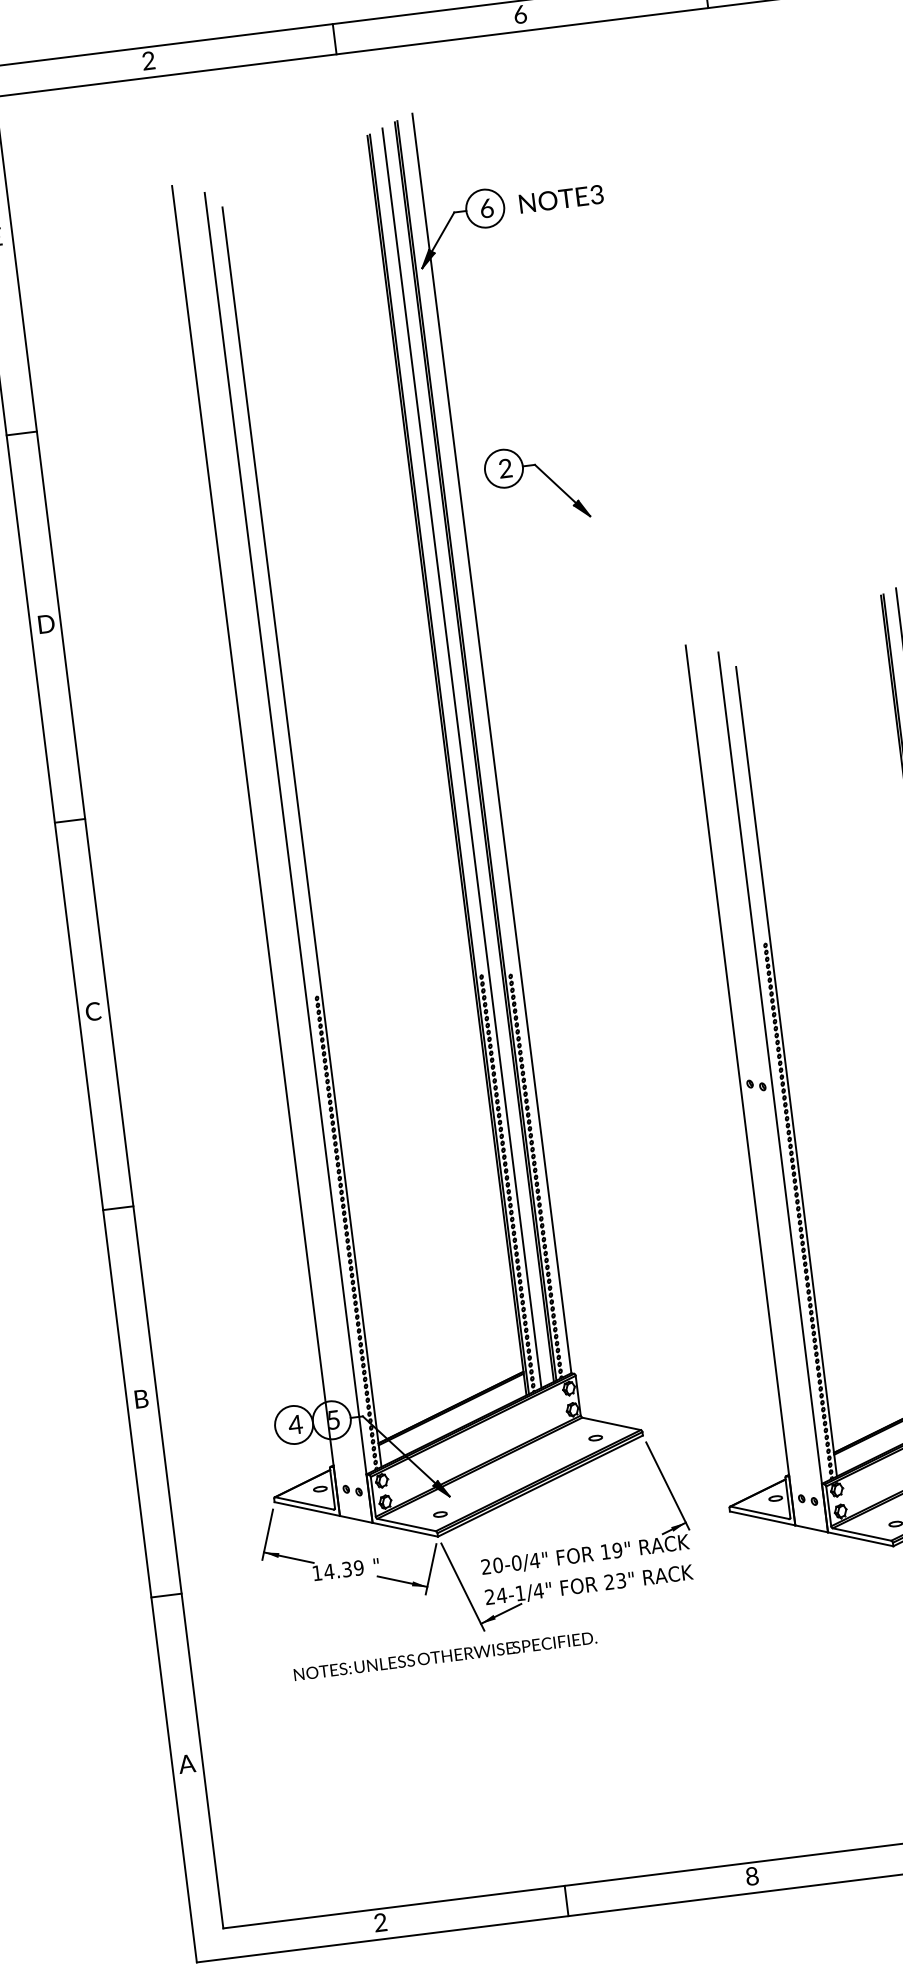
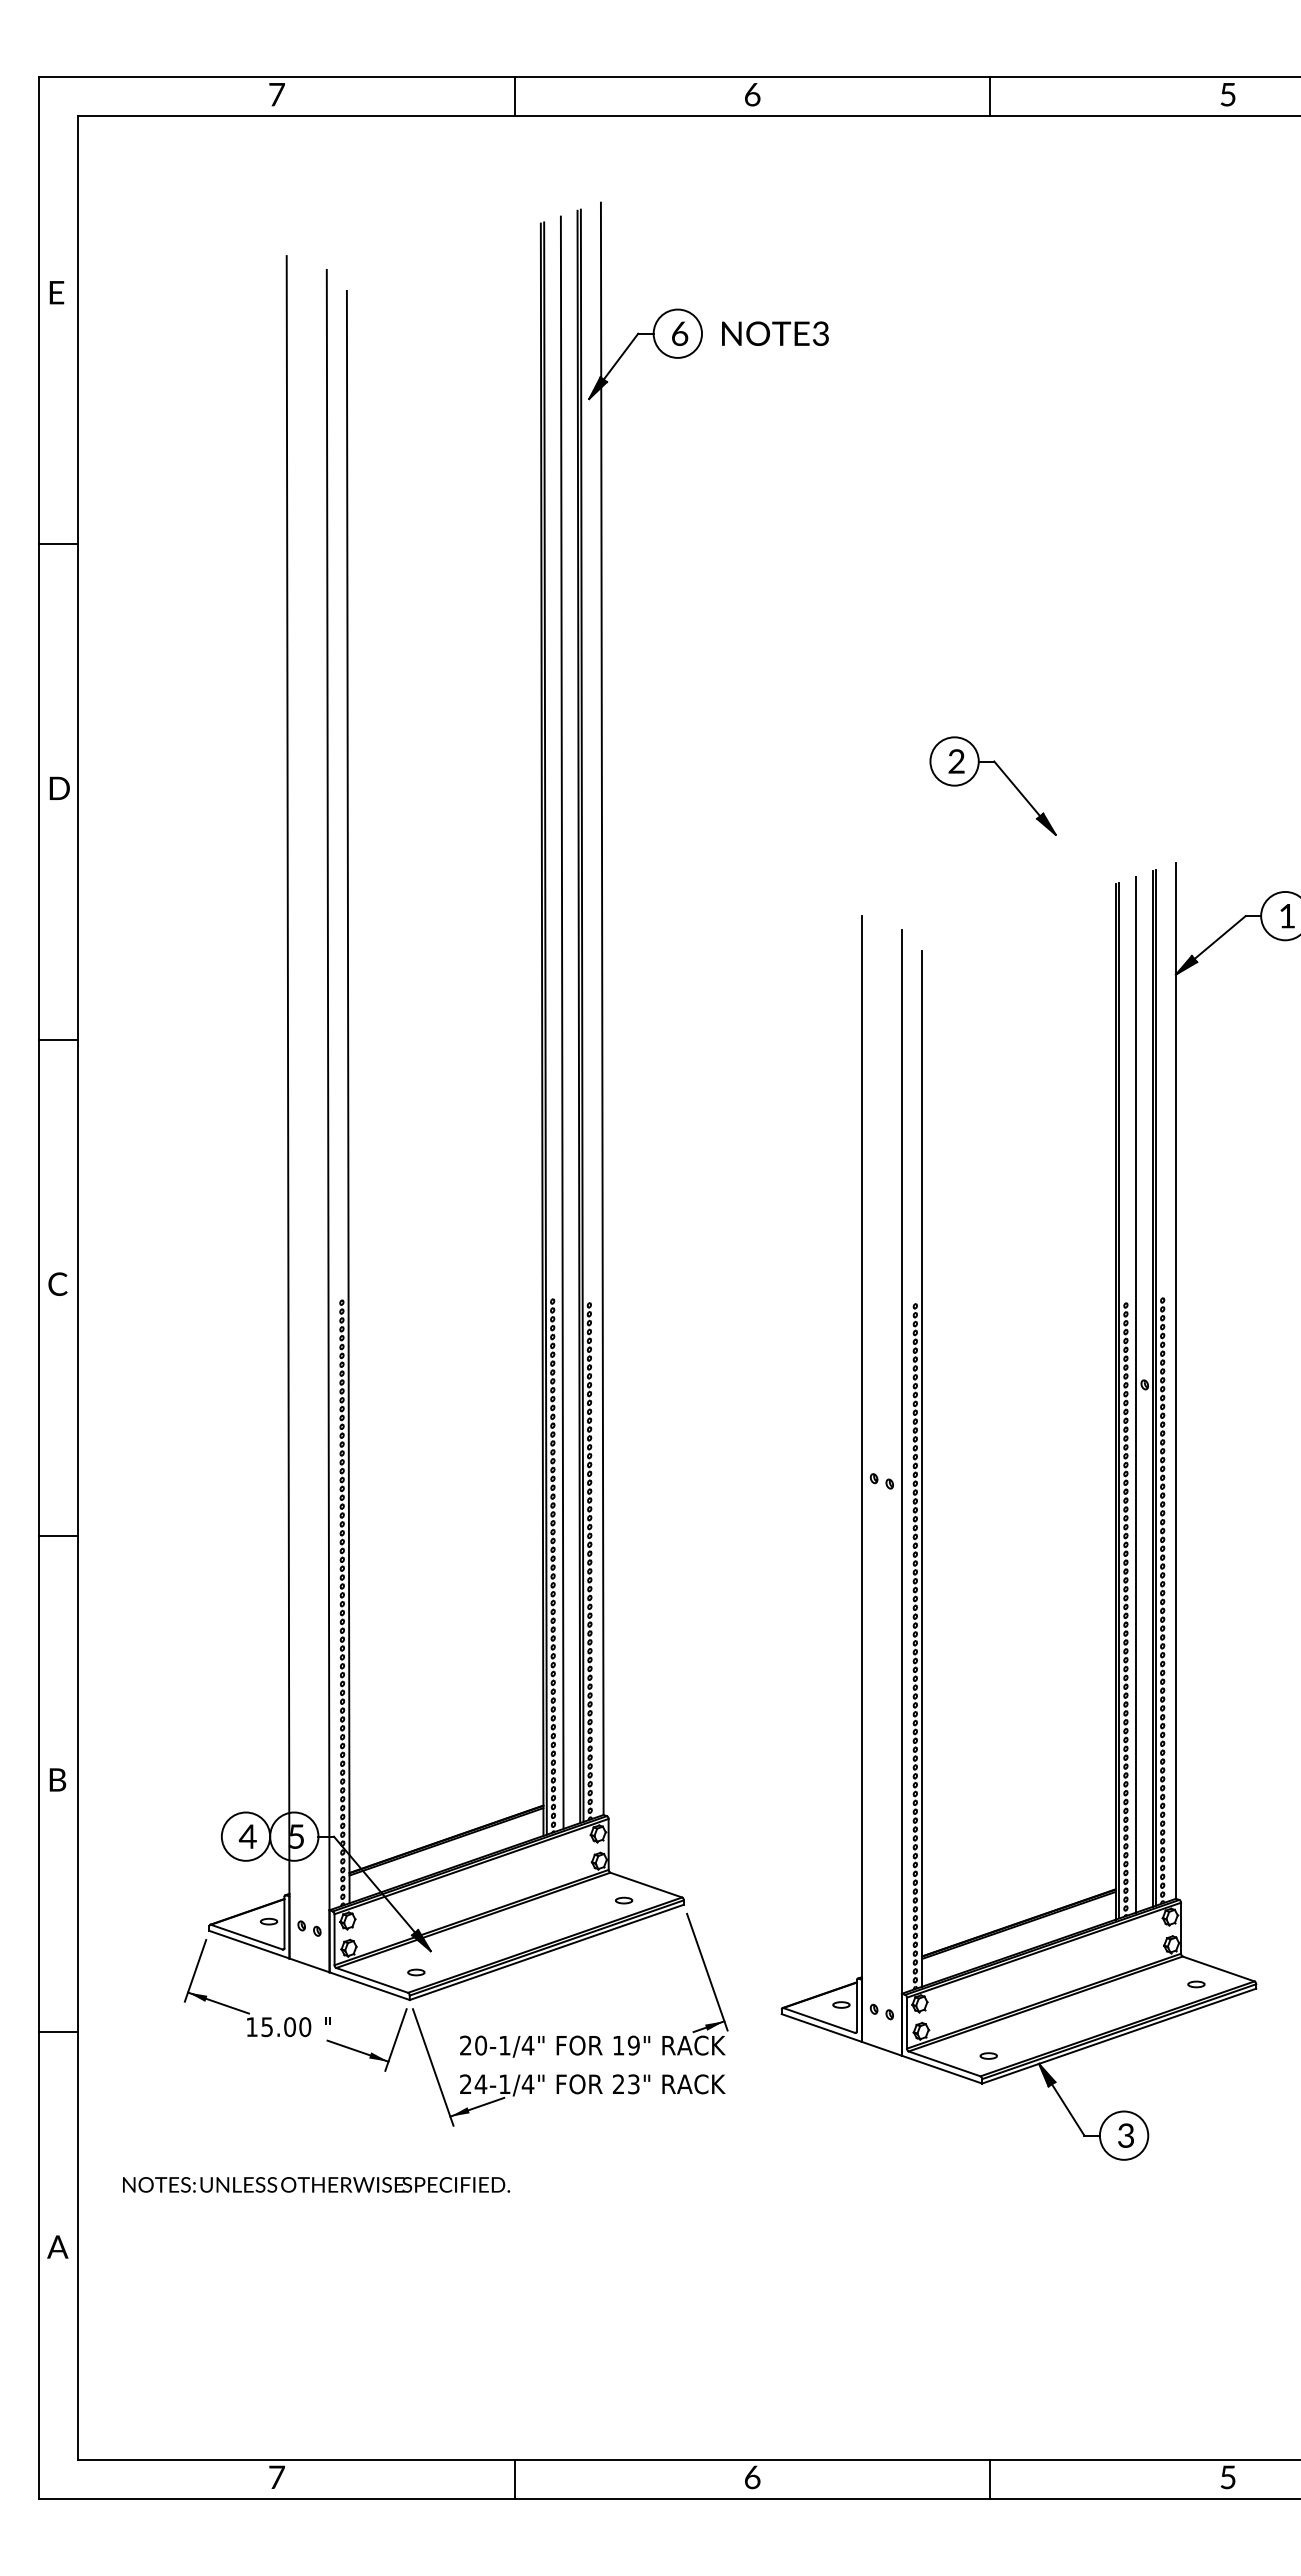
text: (148, 60) -> (276, 94), 2 -> 7
part: (543, 474) -> (1003, 774), moved
text: (516, 1562) -> (504, 2045), 20-0/4" -> 20-1/4"
text: (343, 1570) -> (285, 2027), 14.39 -> 15.00
text: (445, 1655) -> (316, 2184), moved
text: (752, 1875) -> (752, 2476), 8 -> 6
text: (380, 1921) -> (276, 2476), 2 -> 7

